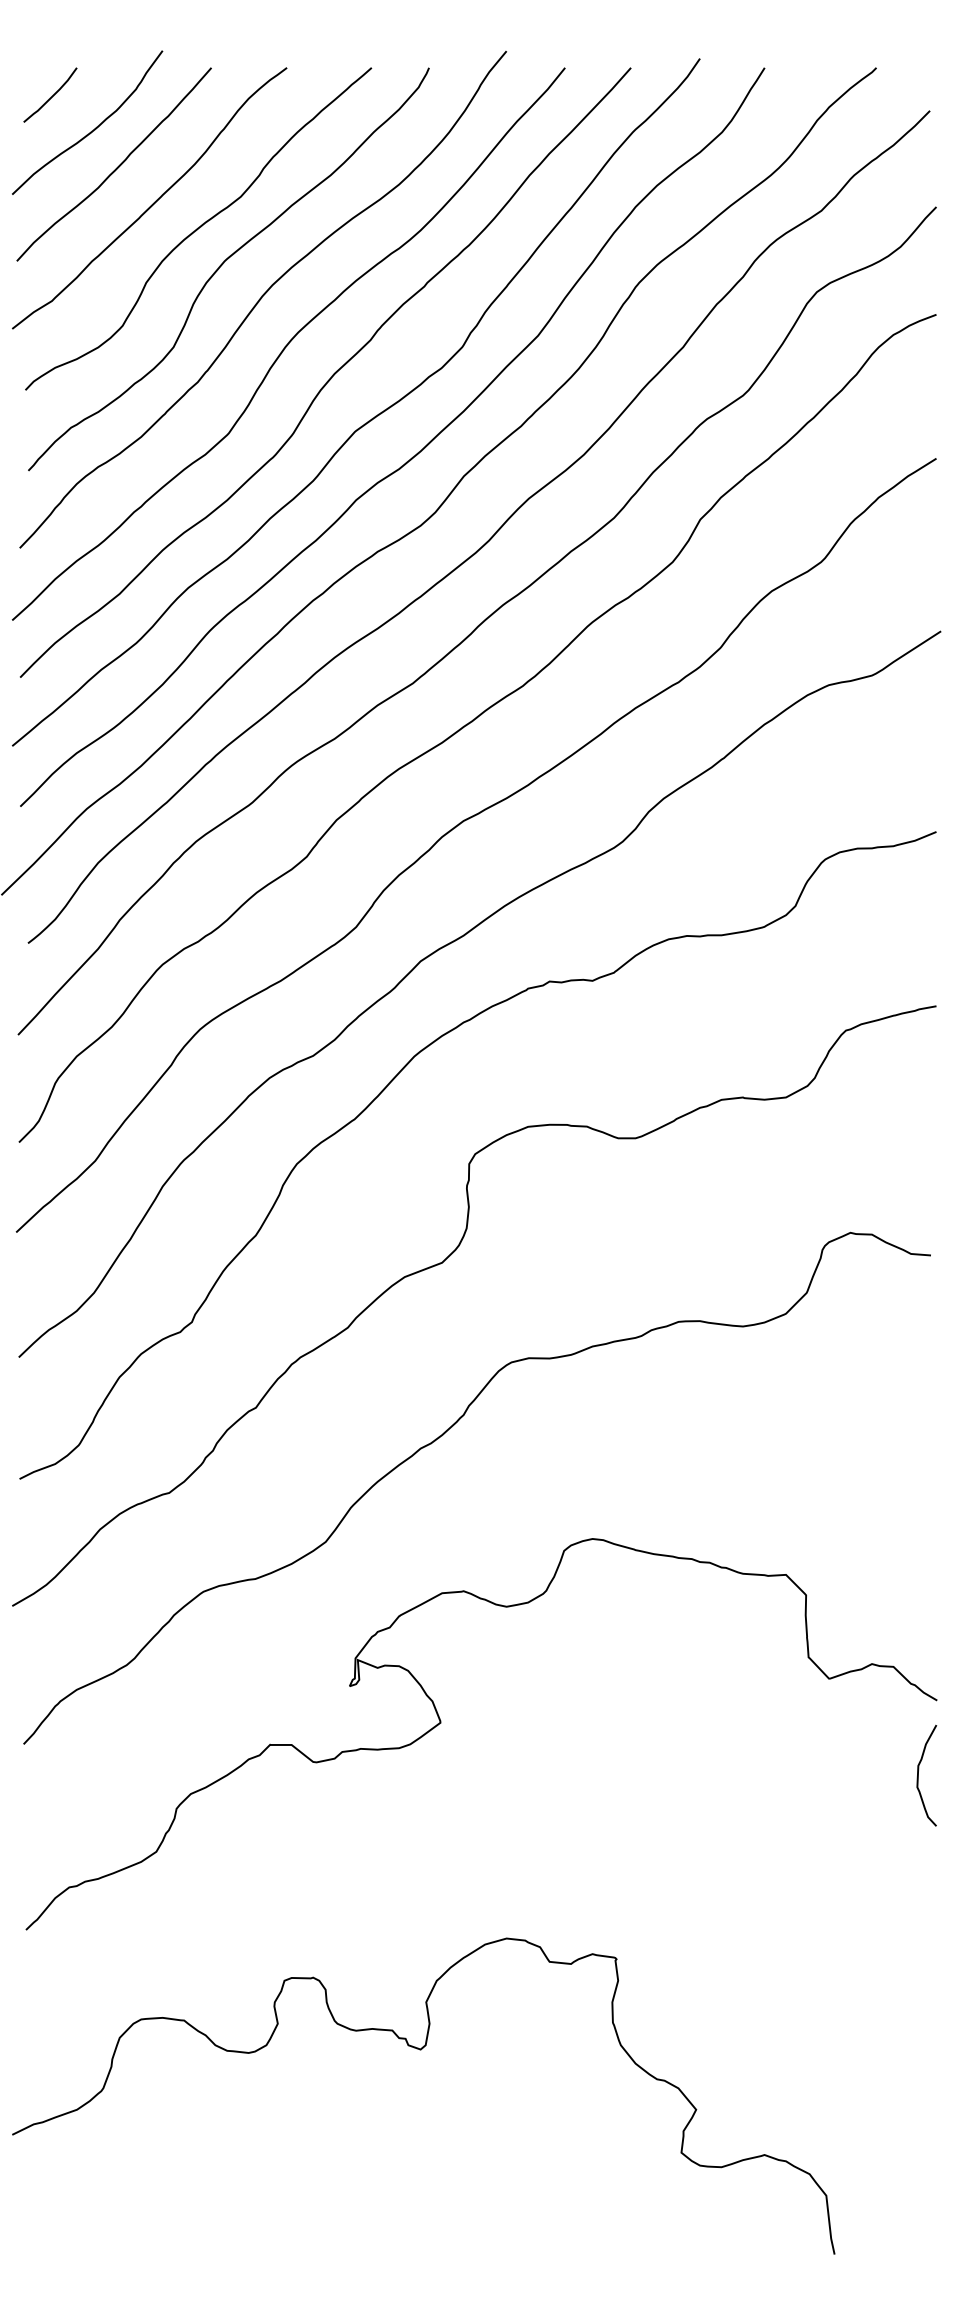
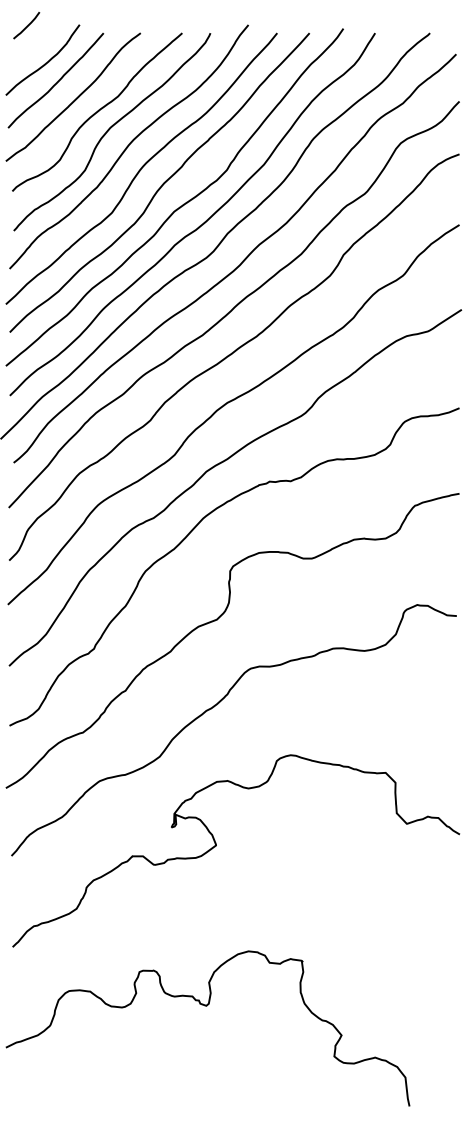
line: (52, 94) -> (27, 25), moved
curve: (920, 1775) -> (451, 871), removed

